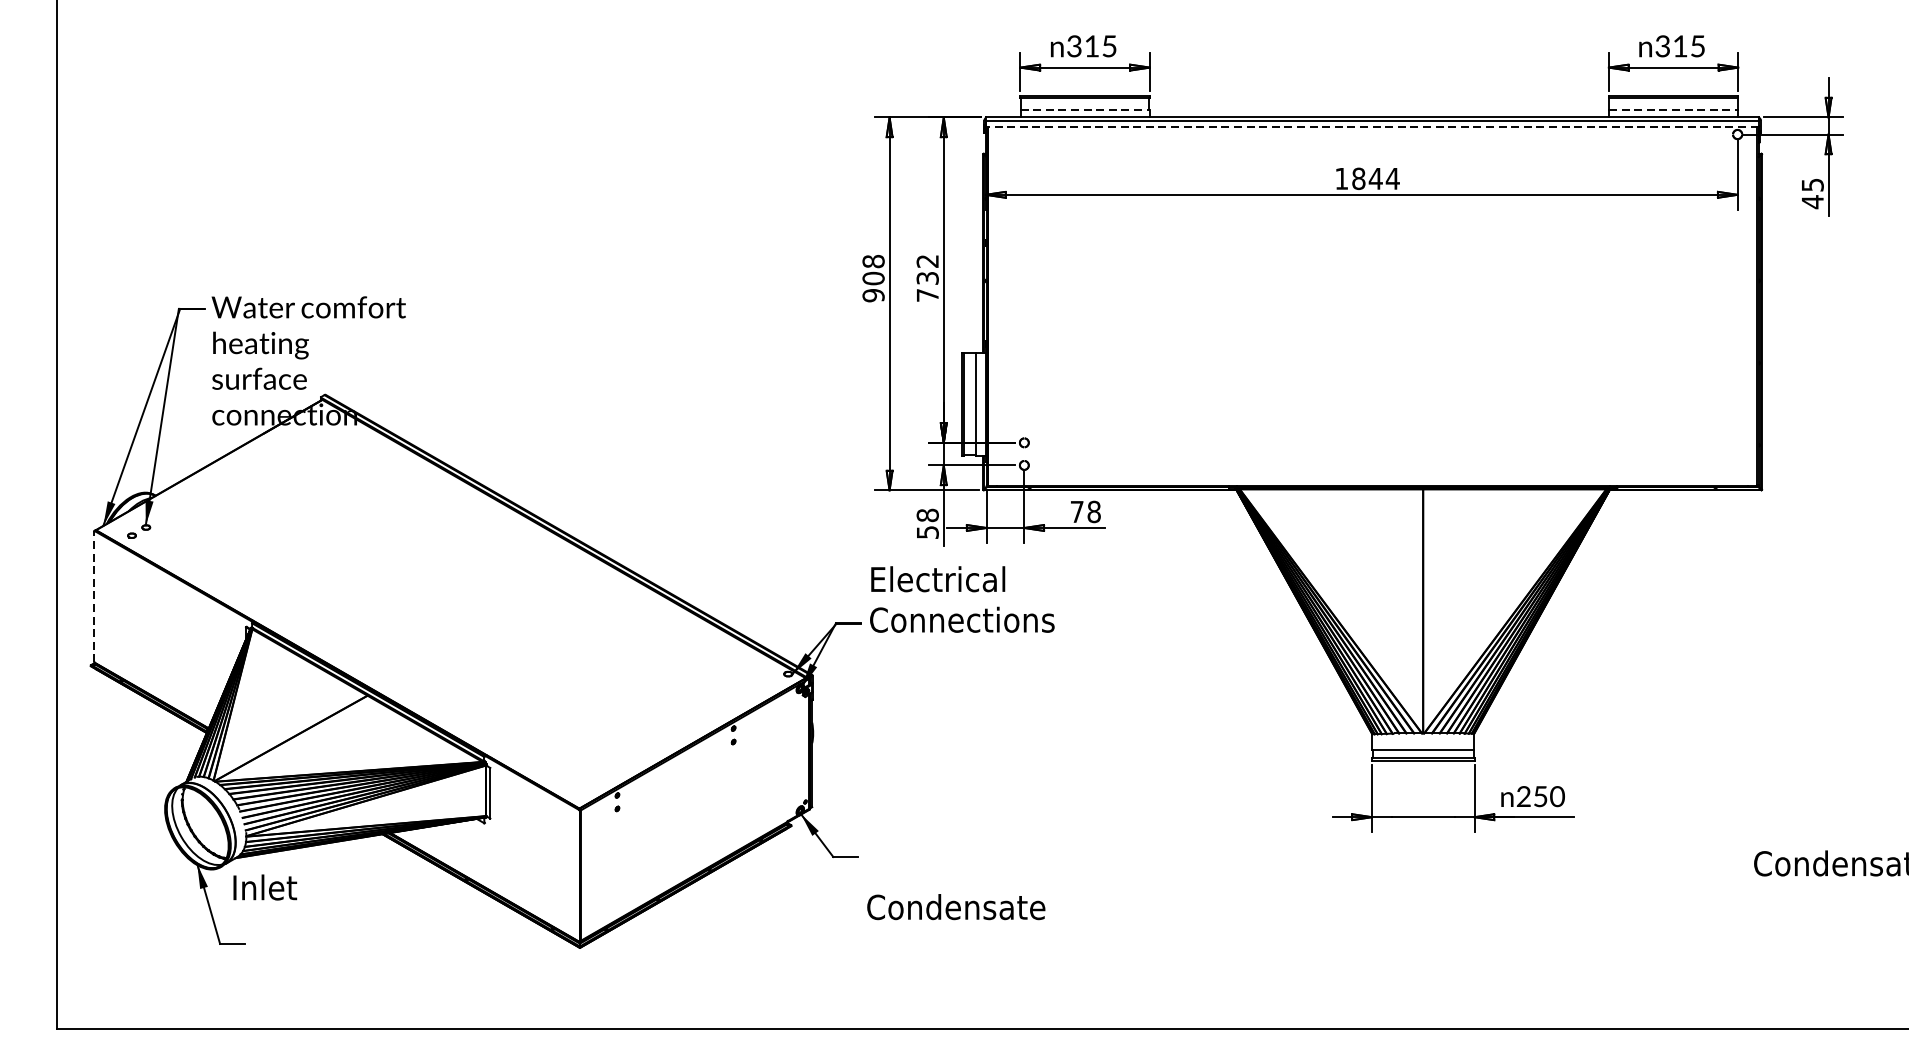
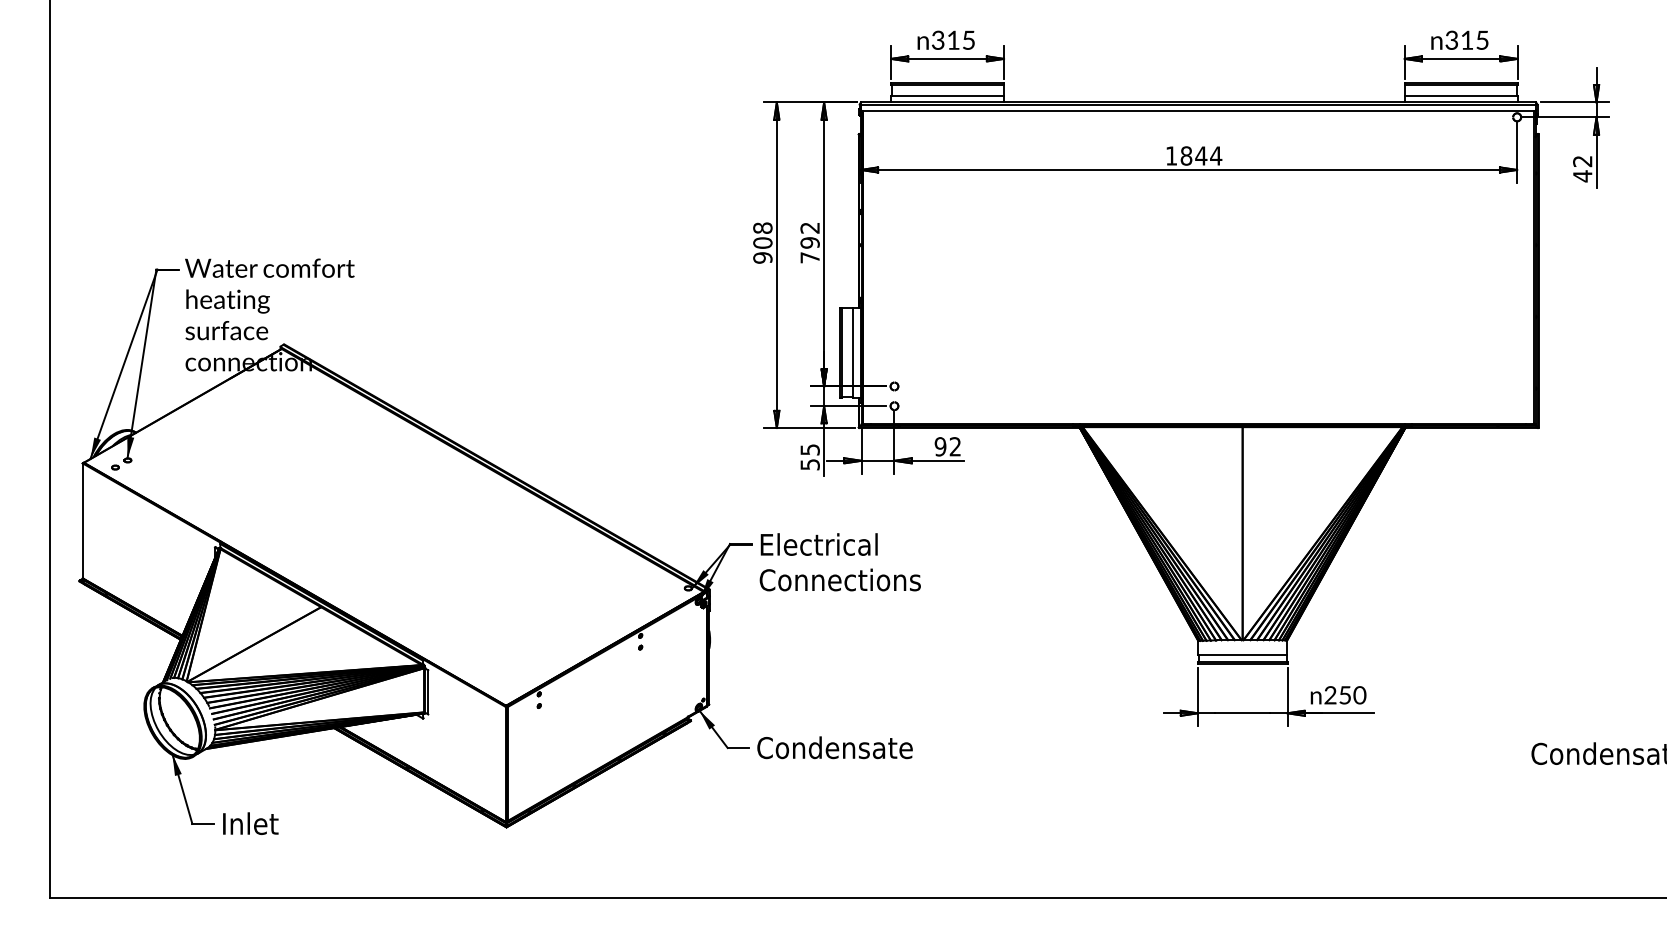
line: (1086, 109) -> (948, 95), dashed -> solid
line: (1673, 109) -> (1461, 95), dashed -> solid
line: (1372, 126) -> (1198, 110), dashed -> solid
text: (1812, 185) -> (1582, 161), 45 -> 42
text: (927, 277) -> (809, 242), 732 -> 792
text: (1085, 511) -> (947, 446), 78 -> 92
text: (927, 515) -> (809, 449), 58 -> 55
line: (94, 596) -> (82, 520), dashed -> solid
text: (961, 599) -> (839, 562), moved
text: (264, 887) -> (250, 823), moved
text: (955, 906) -> (834, 747), moved

